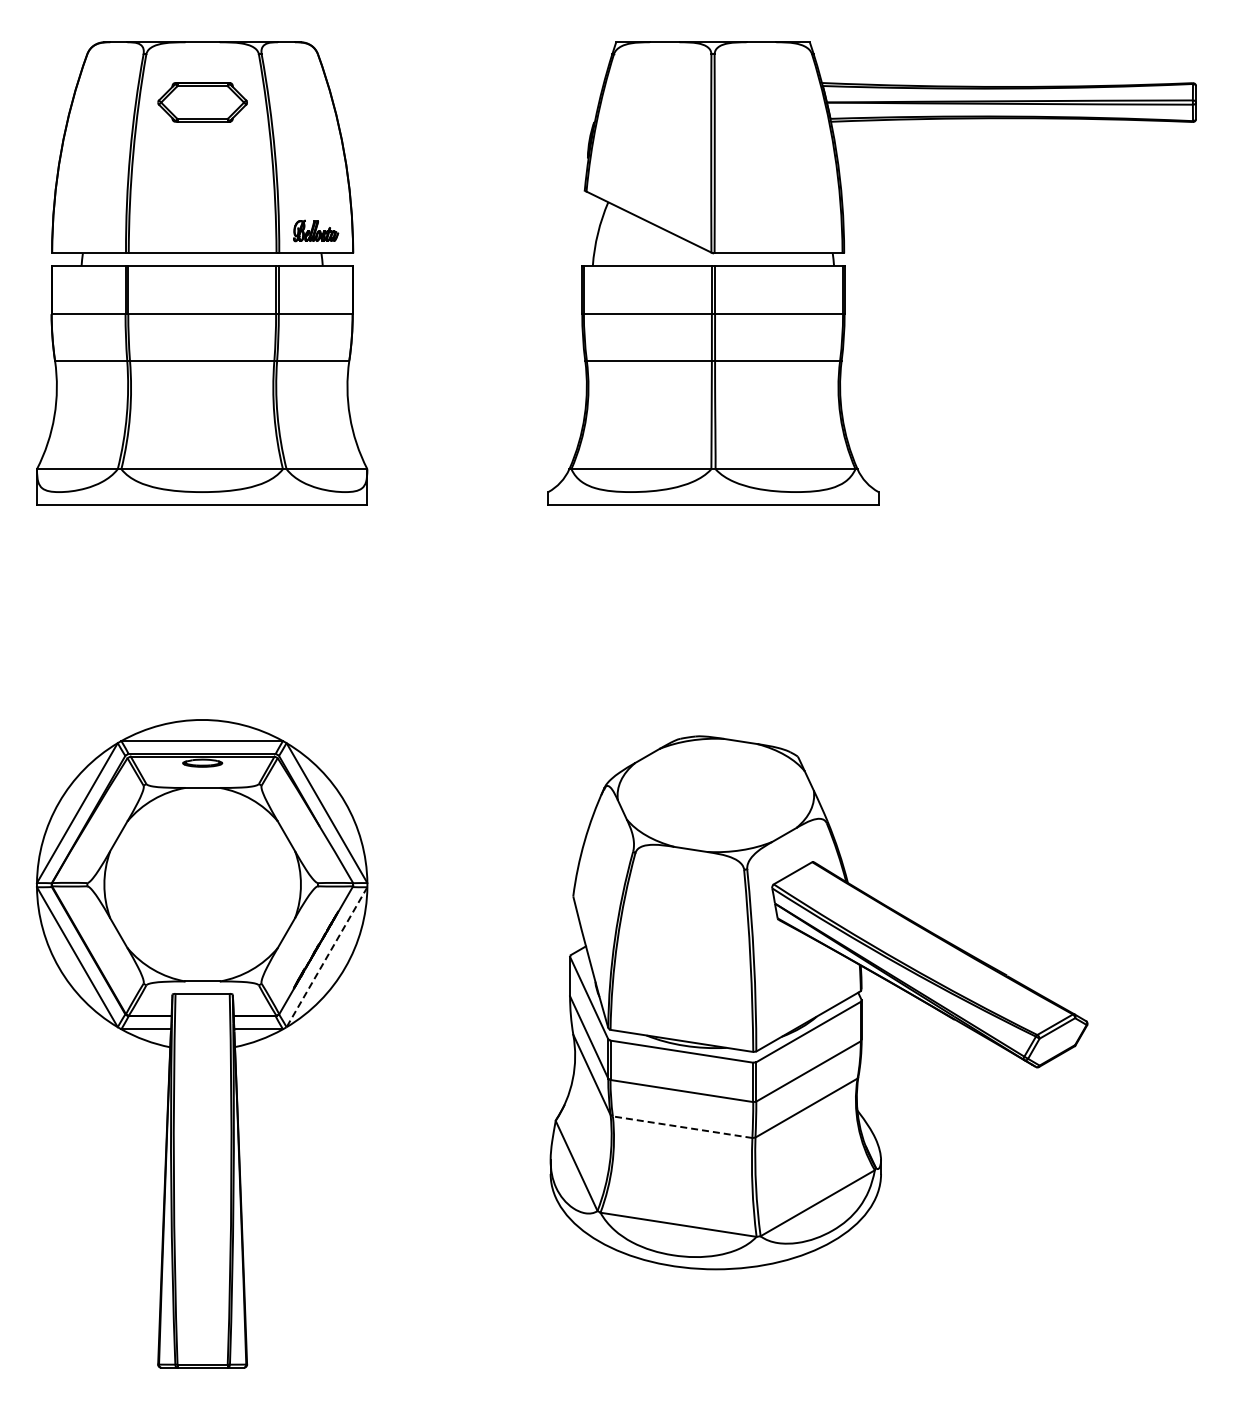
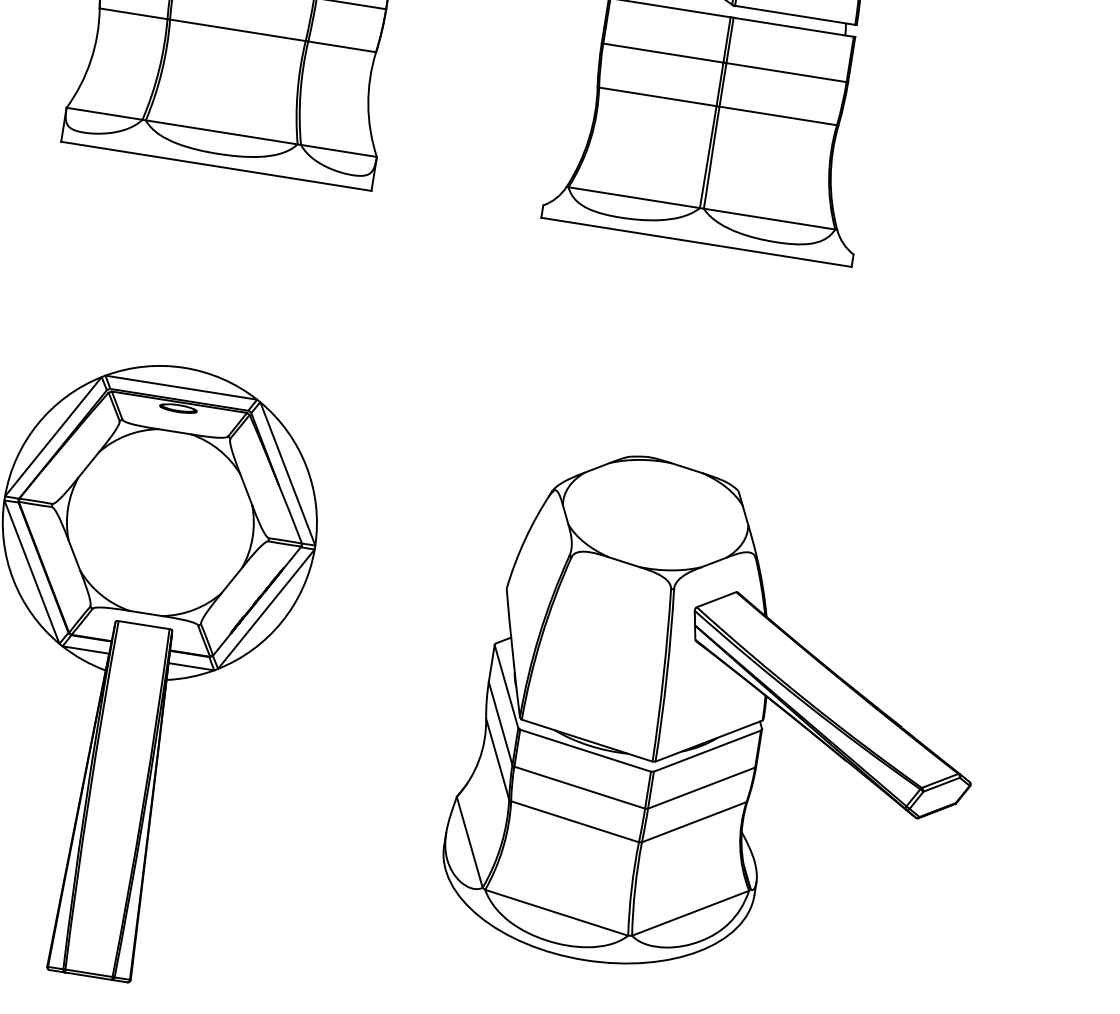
line: (327, 957) -> (266, 609), dashed -> solid
line: (682, 1127) -> (574, 822), dashed -> solid

